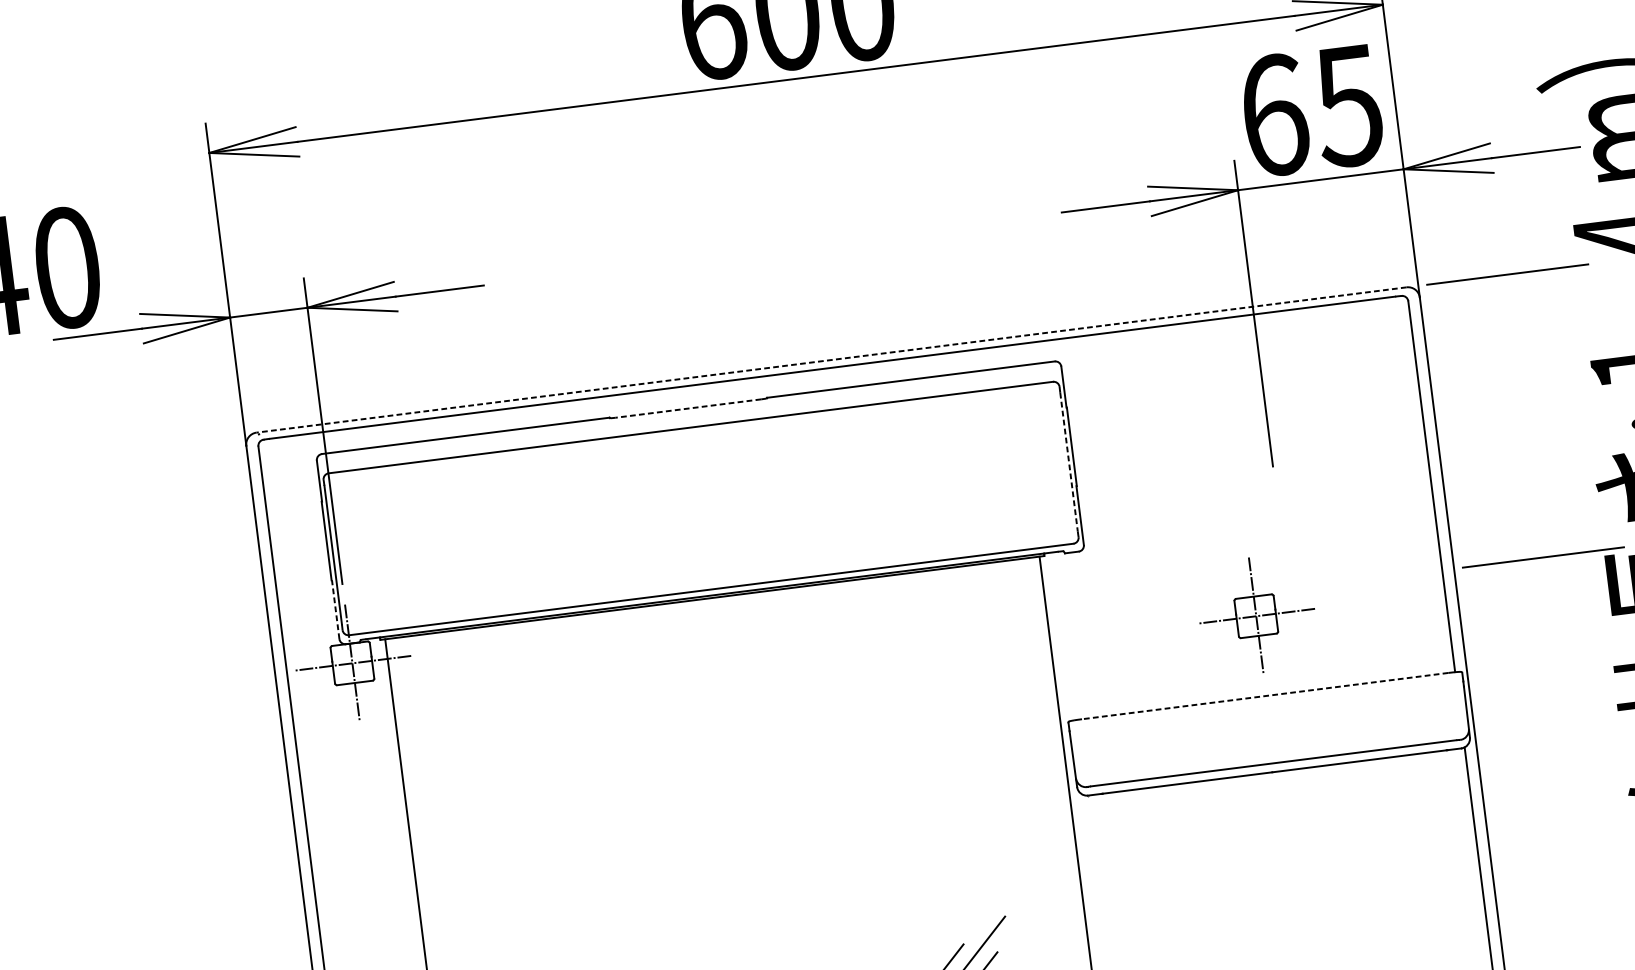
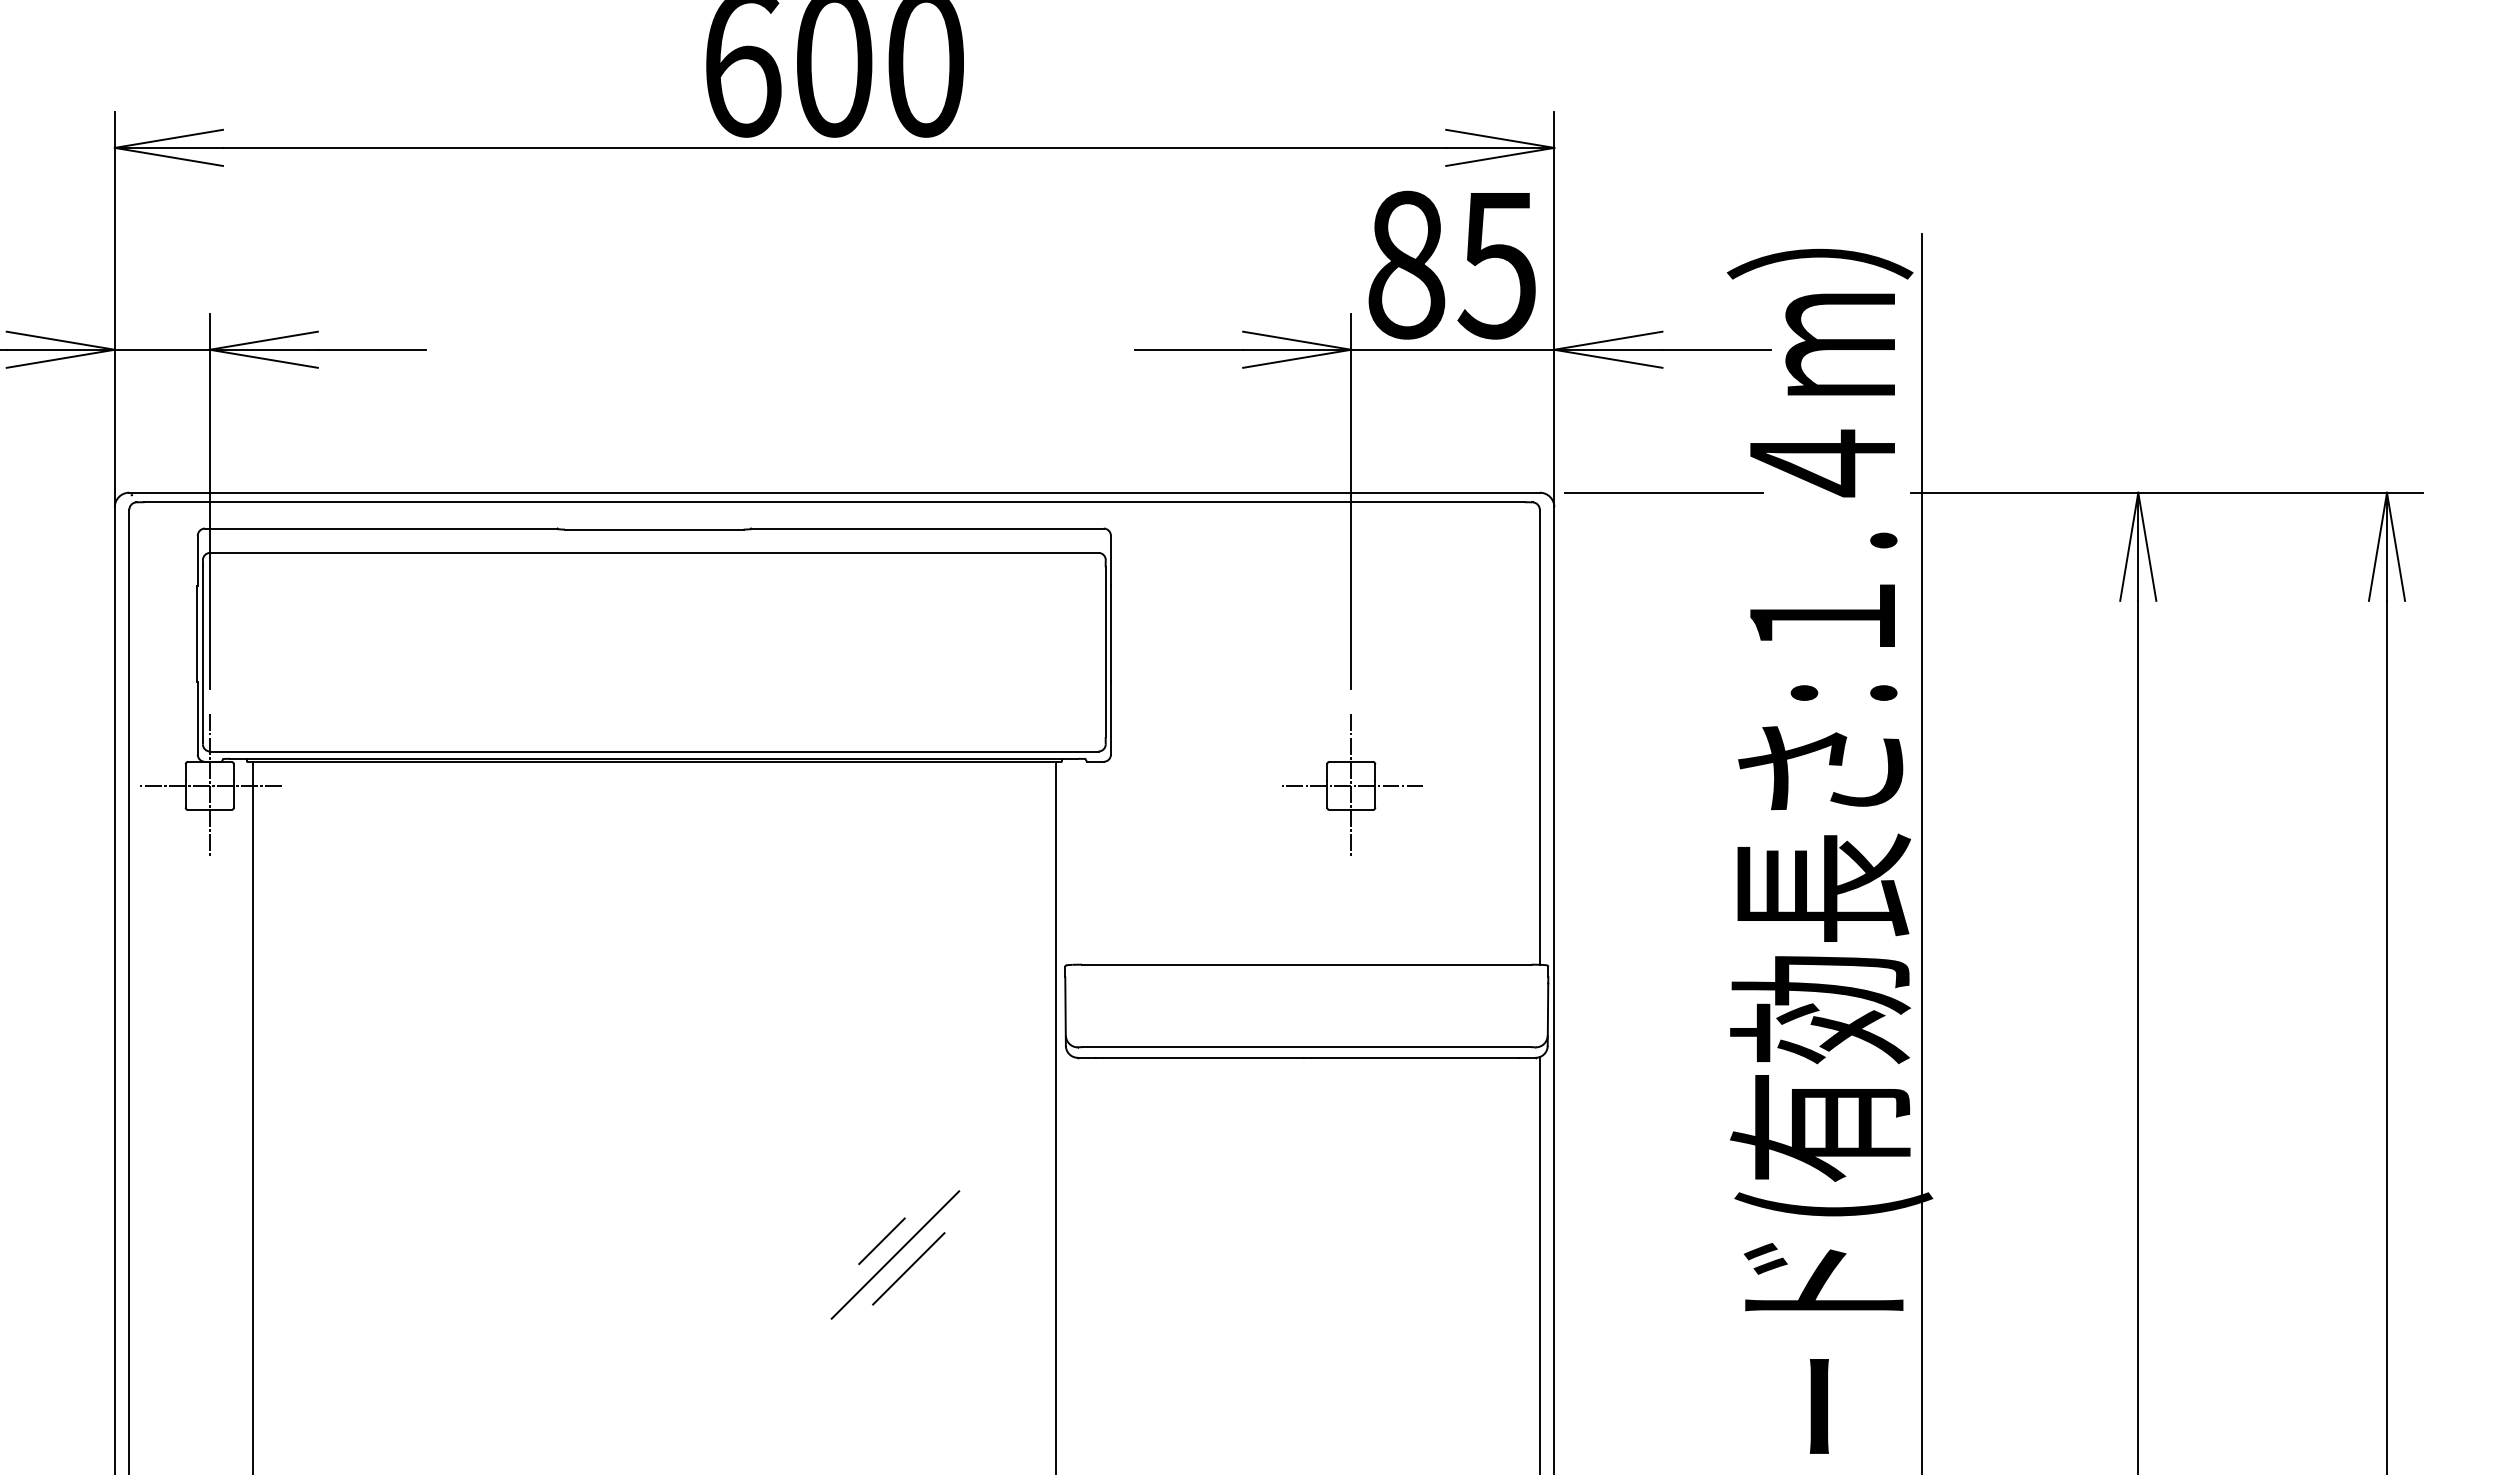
text: (1274, 115) -> (1406, 264), 65 -> 85
line: (831, 359) -> (834, 492), dashed -> solid
line: (687, 408) -> (653, 529), dashed -> solid
line: (1068, 462) -> (1105, 652), dashed -> solid
line: (1543, 557) -> (1663, 839), removed
line: (335, 609) -> (197, 718), dashed -> solid
part: (1257, 614) -> (1352, 784), moved
line: (1264, 695) -> (1306, 964), dashed -> solid

